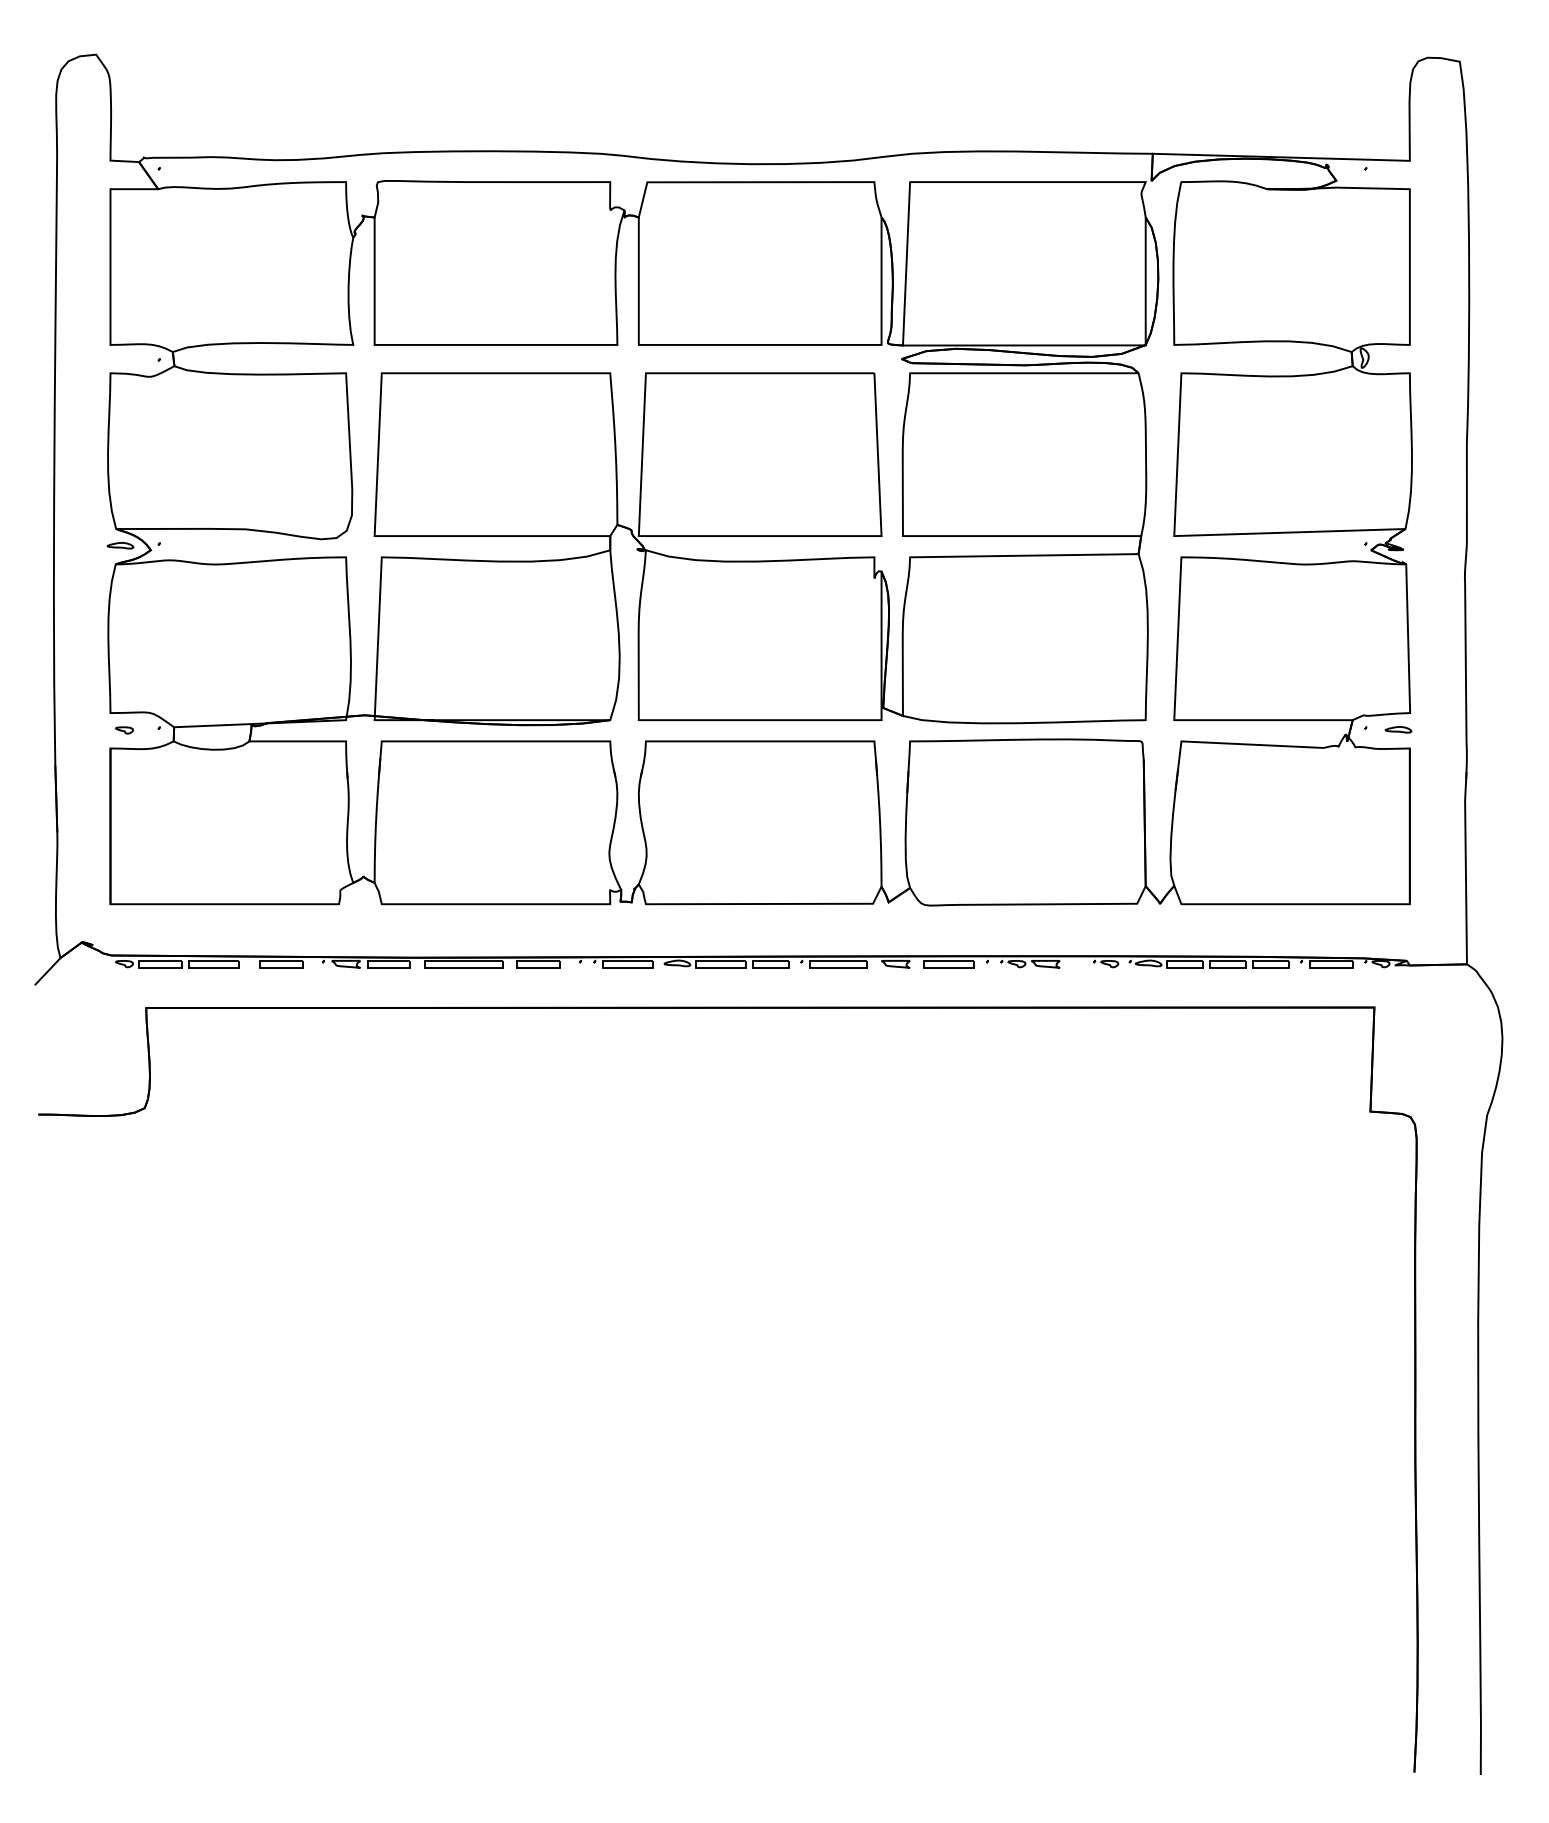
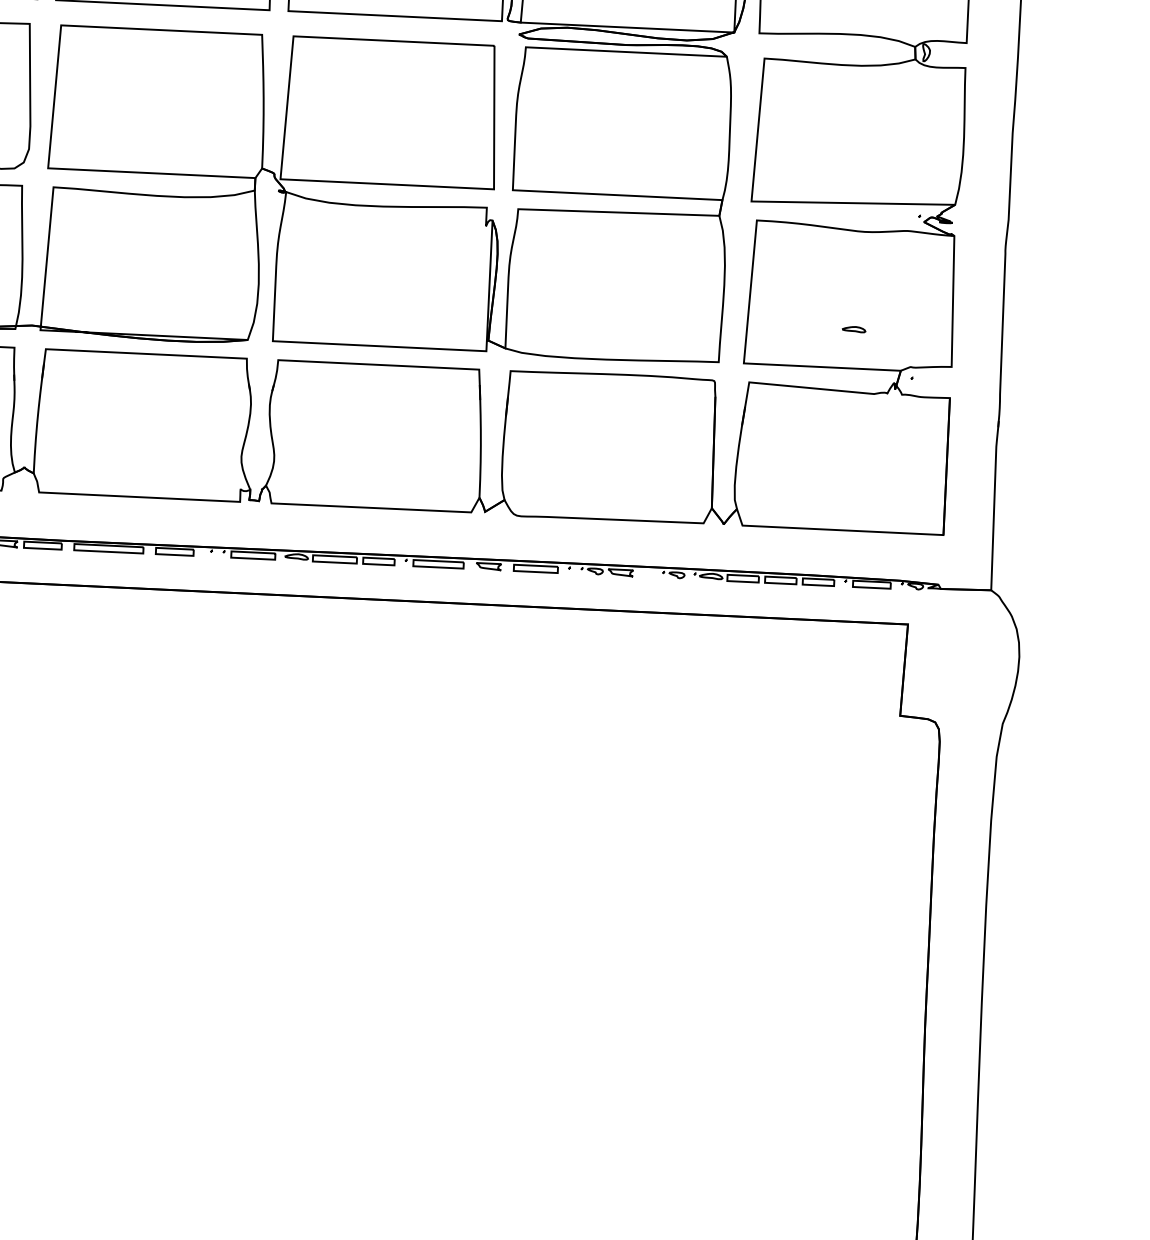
part: (1398, 729) -> (854, 329), moved

